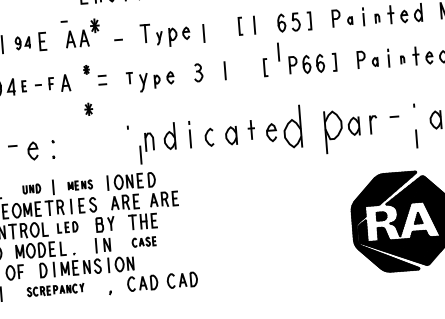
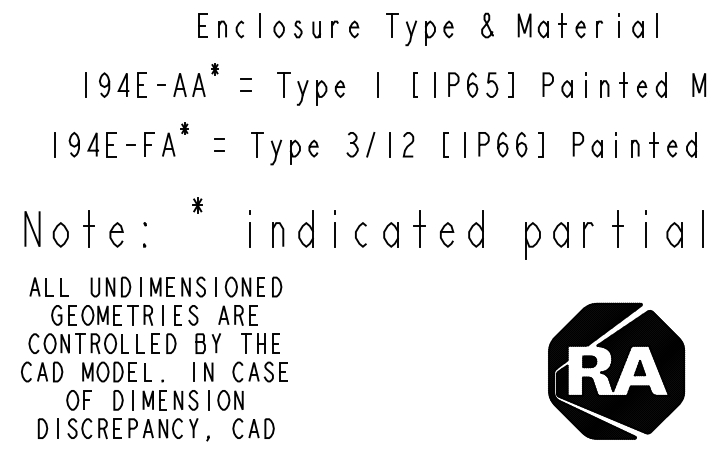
part: (377, 18) -> (604, 88), size x1.43
part: (349, 20) -> (566, 88), size x1.67
line: (64, 21) -> (161, 84), moved
curve: (267, 23) -> (453, 84), added
part: (94, 26) -> (214, 69), size x0.62
line: (117, 30) -> (245, 78), added
line: (203, 33) -> (377, 84), moved
part: (159, 37) -> (302, 92), size x1.43
part: (23, 42) -> (114, 84), size x1.43
line: (278, 52) -> (464, 144), moved
part: (402, 59) -> (635, 148), size x1.67
part: (374, 62) -> (596, 148), size x1.43
part: (86, 69) -> (184, 128), moved
curve: (238, 69) -> (408, 144), added
line: (211, 71) -> (370, 144), added
part: (129, 77) -> (257, 144), size x1.67
part: (156, 80) -> (294, 151), size x1.43
part: (51, 83) -> (149, 144), size x1.43
part: (24, 86) -> (111, 144), size x1.67
part: (88, 109) -> (197, 205), moved
line: (394, 118) -> (617, 228), added
part: (291, 126) -> (475, 228), size x0.62
part: (251, 129) -> (419, 228), size x1.43
part: (333, 131) -> (532, 240), size x0.62
line: (416, 138) -> (645, 234), moved
line: (13, 147) -> (89, 228), added
line: (140, 154) -> (249, 234), moved
part: (79, 184) -> (177, 286), size x1.67
part: (31, 188) -> (110, 286), size x1.67
part: (163, 199) -> (291, 315), removed
part: (67, 227) -> (156, 343), size x1.43
part: (143, 241) -> (259, 371), size x1.67
part: (182, 280) -> (308, 428), removed
part: (55, 289) -> (132, 428), size x1.67

